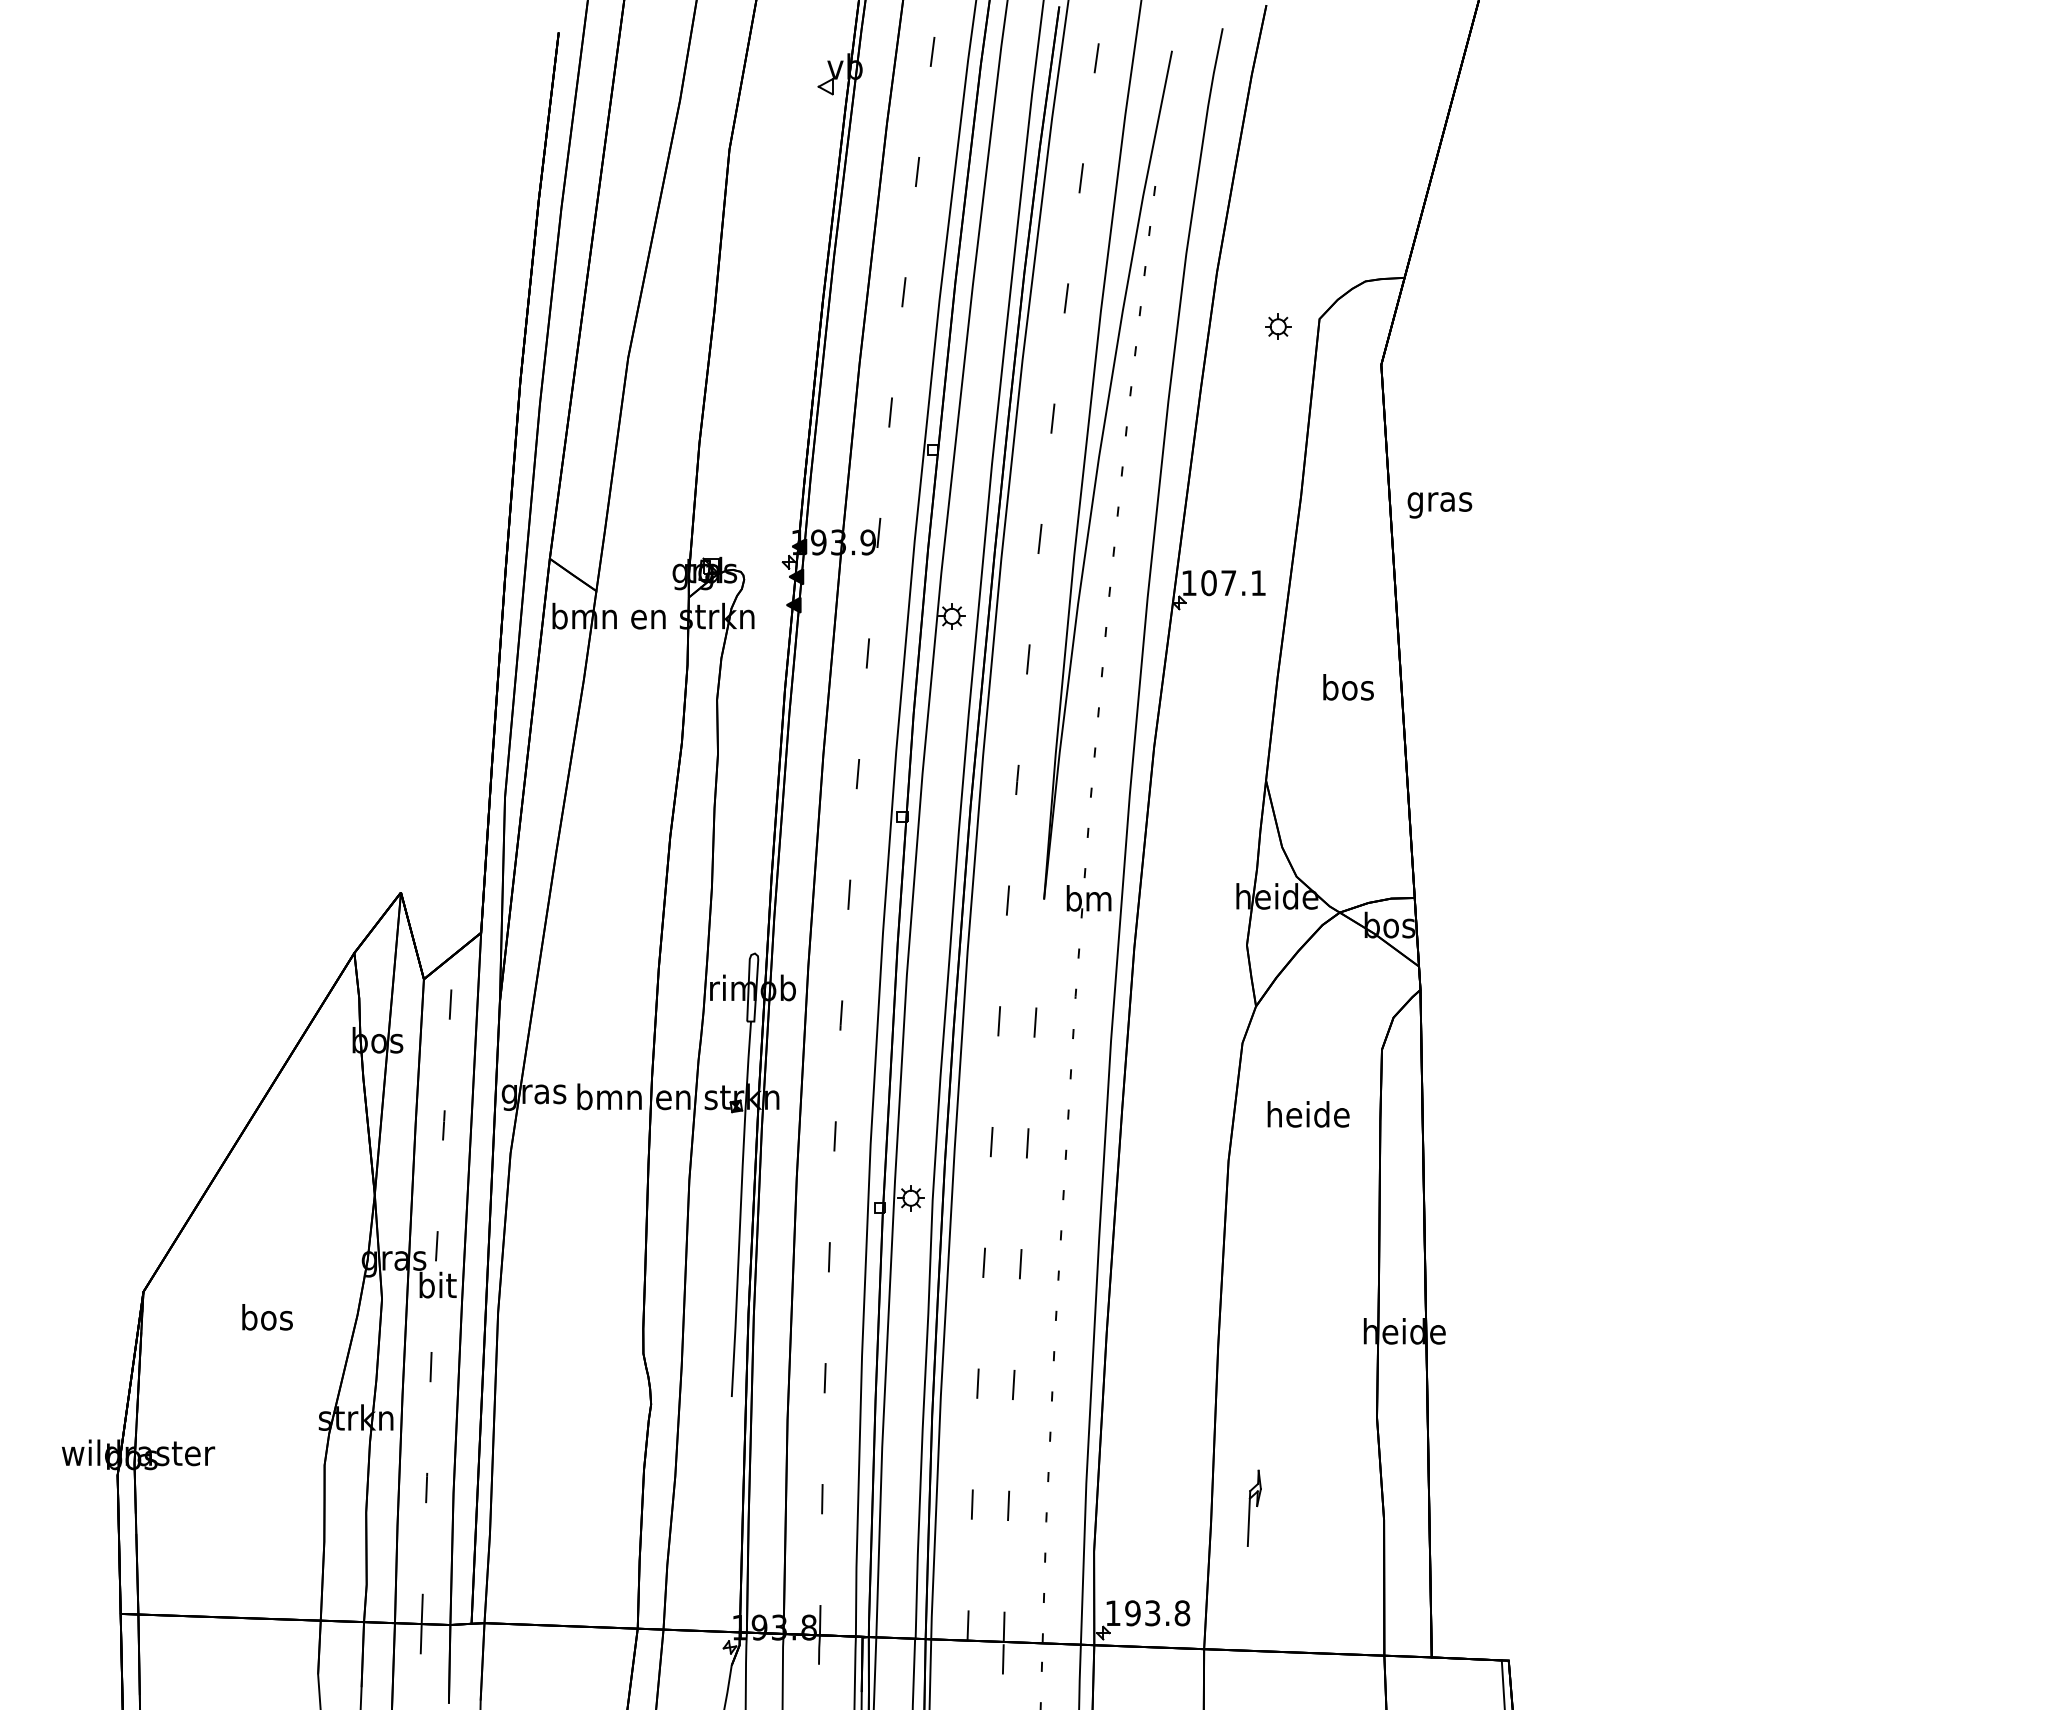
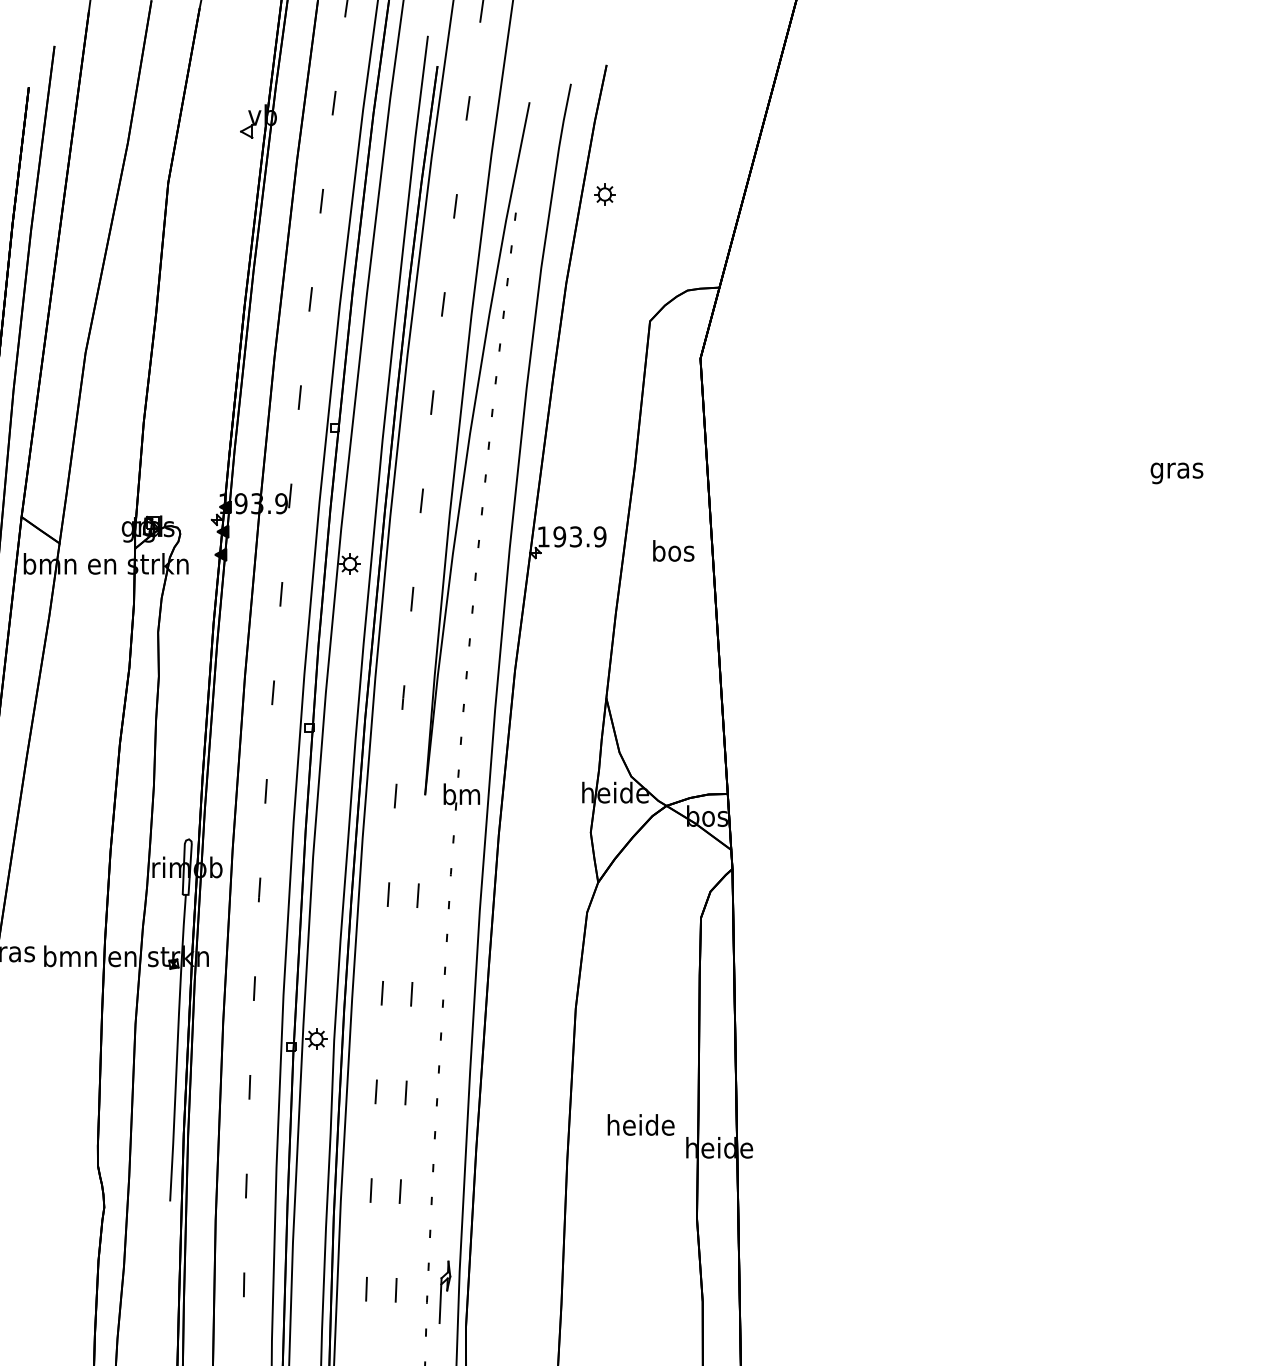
part: (1278, 326) -> (605, 194), moved
text: (1439, 505) -> (1176, 473), moved
text: (1233, 583) -> (579, 537), 107.1 -> 193.9
text: (1348, 687) -> (673, 551), moved
text: (1308, 1114) -> (641, 1125), moved
part: (1253, 1507) -> (444, 1291), moved

